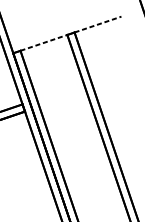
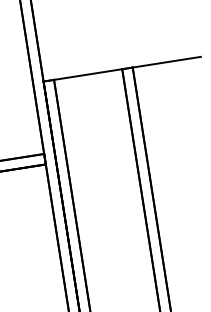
line: (97, 24) -> (166, 62), dashed -> solid
line: (44, 42) -> (88, 74), dashed -> solid

